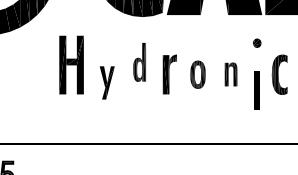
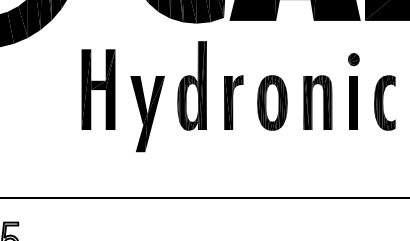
part: (139, 62) -> (191, 85), size x1.67
part: (198, 74) -> (272, 102), size x1.43
part: (230, 74) -> (317, 102), size x1.67
part: (107, 83) -> (147, 114), size x1.67
part: (256, 90) -> (353, 102), moved

